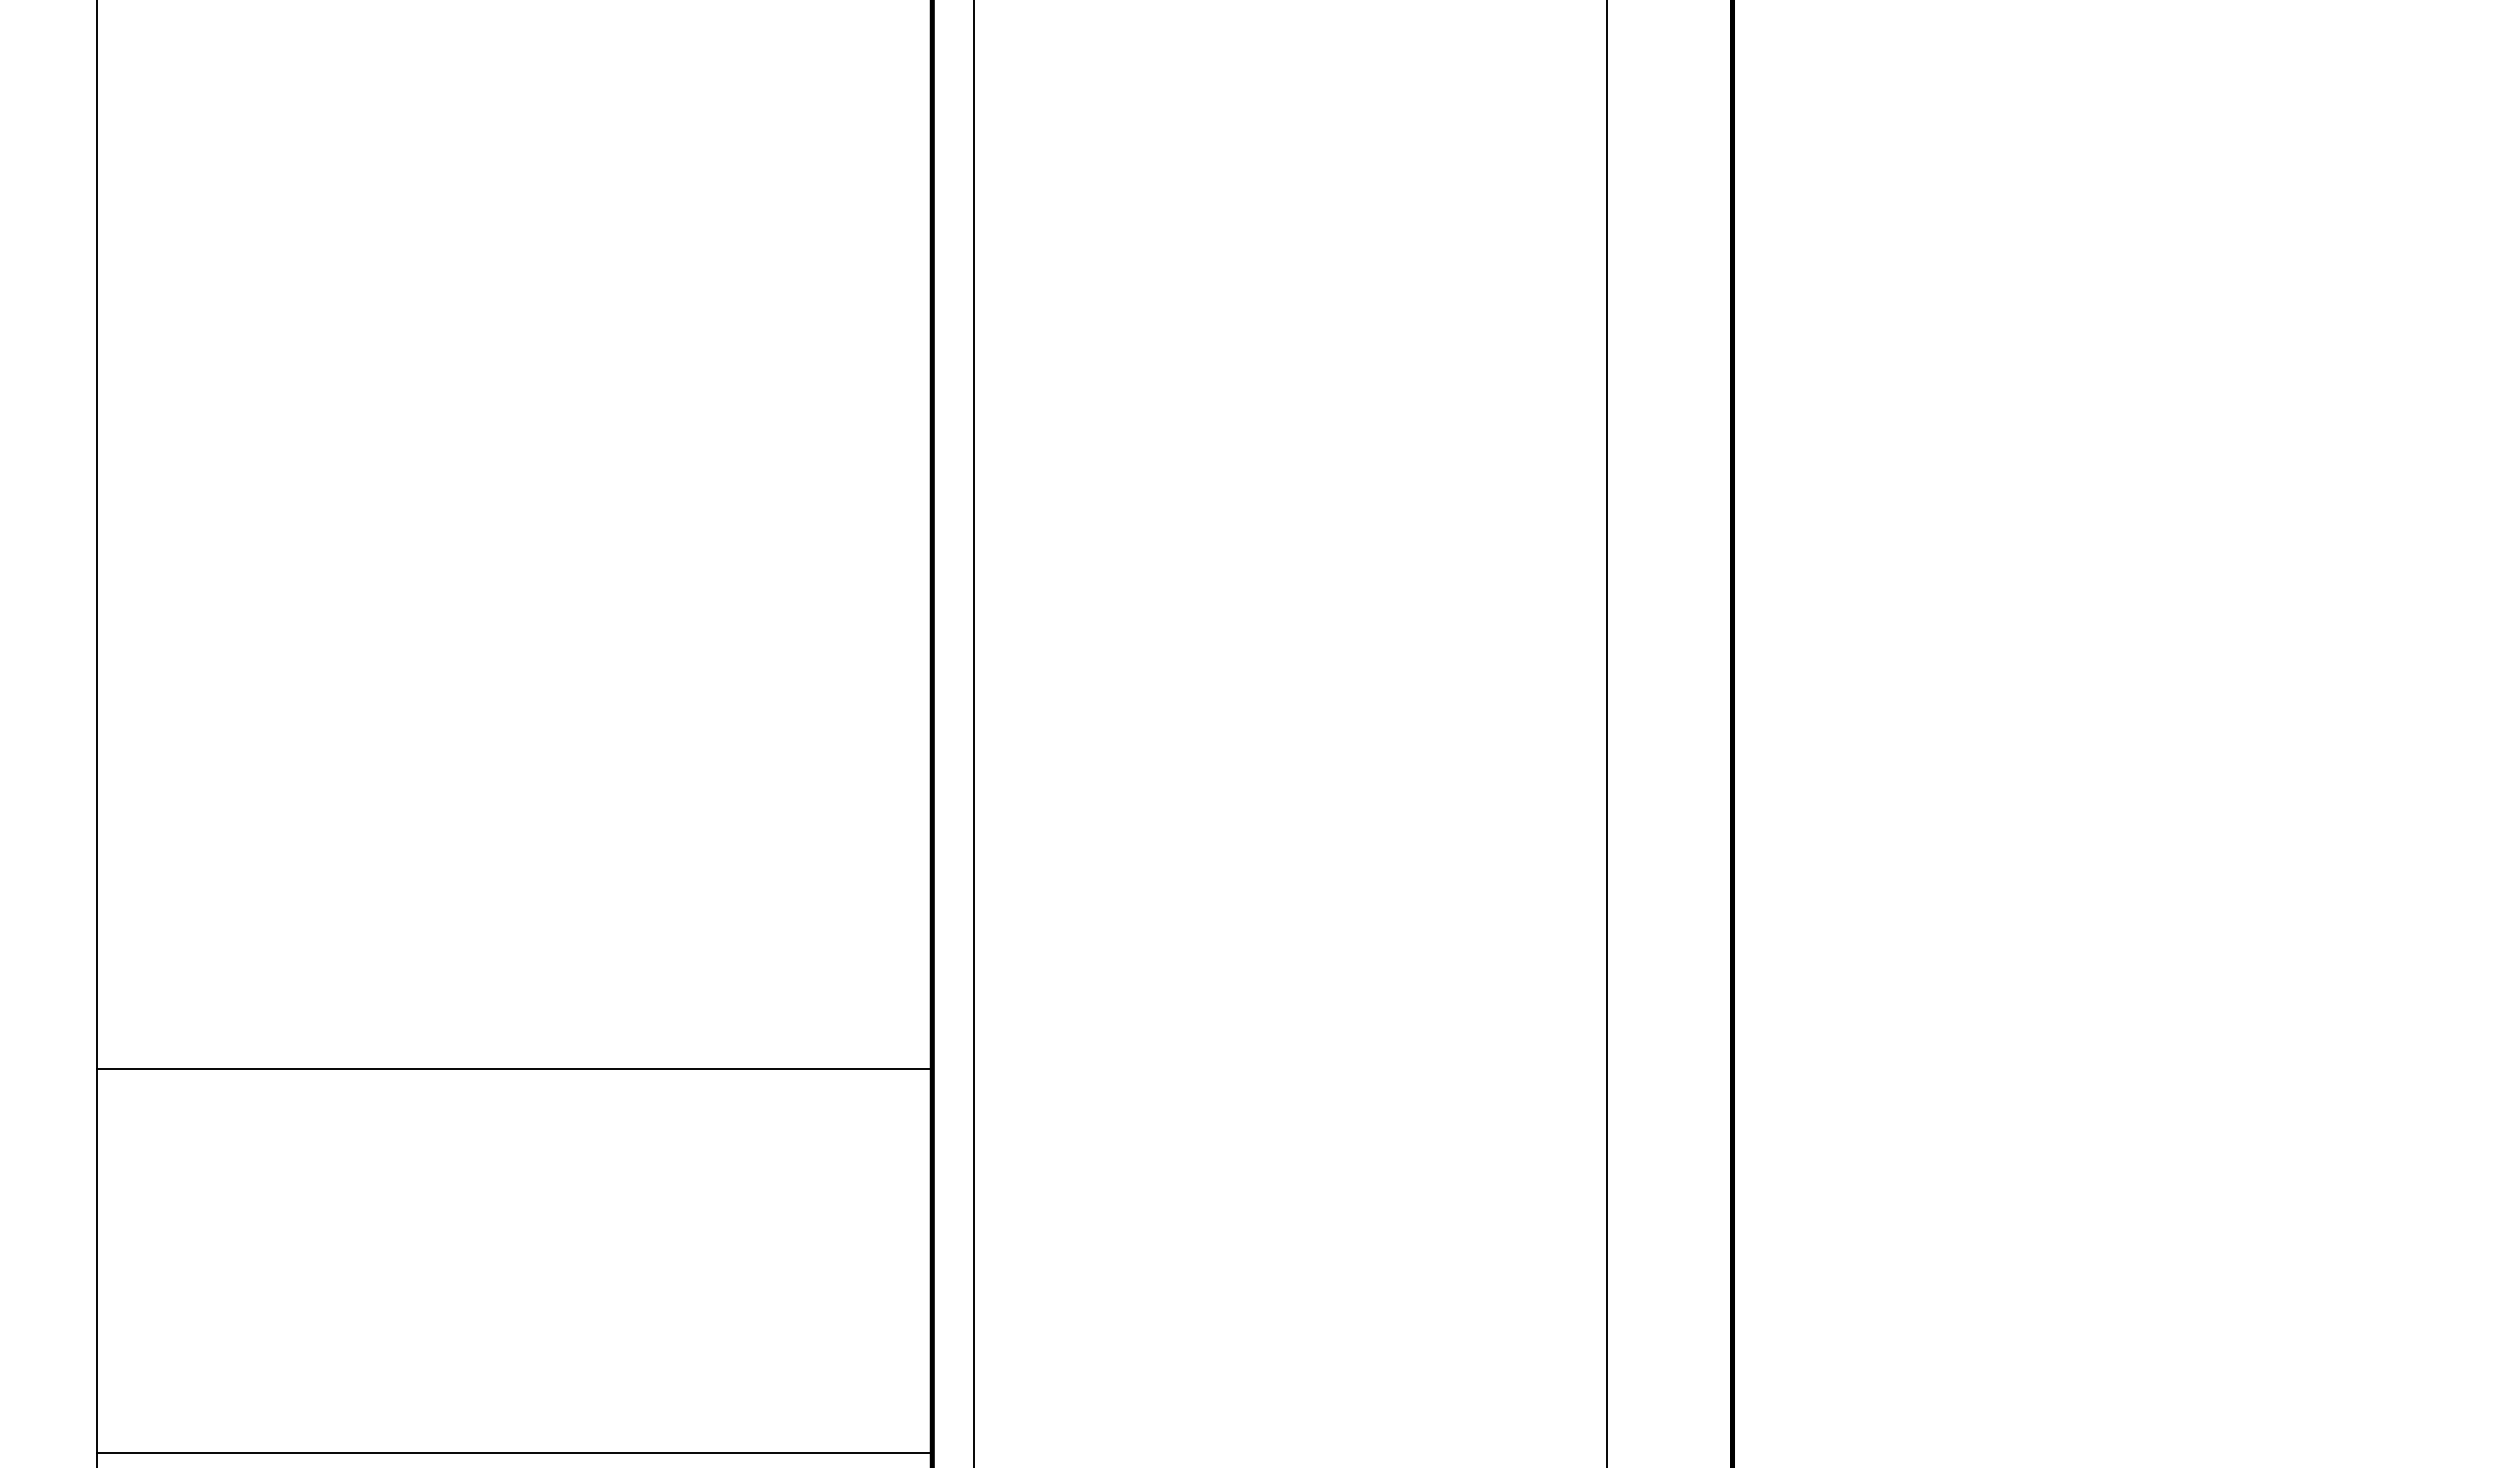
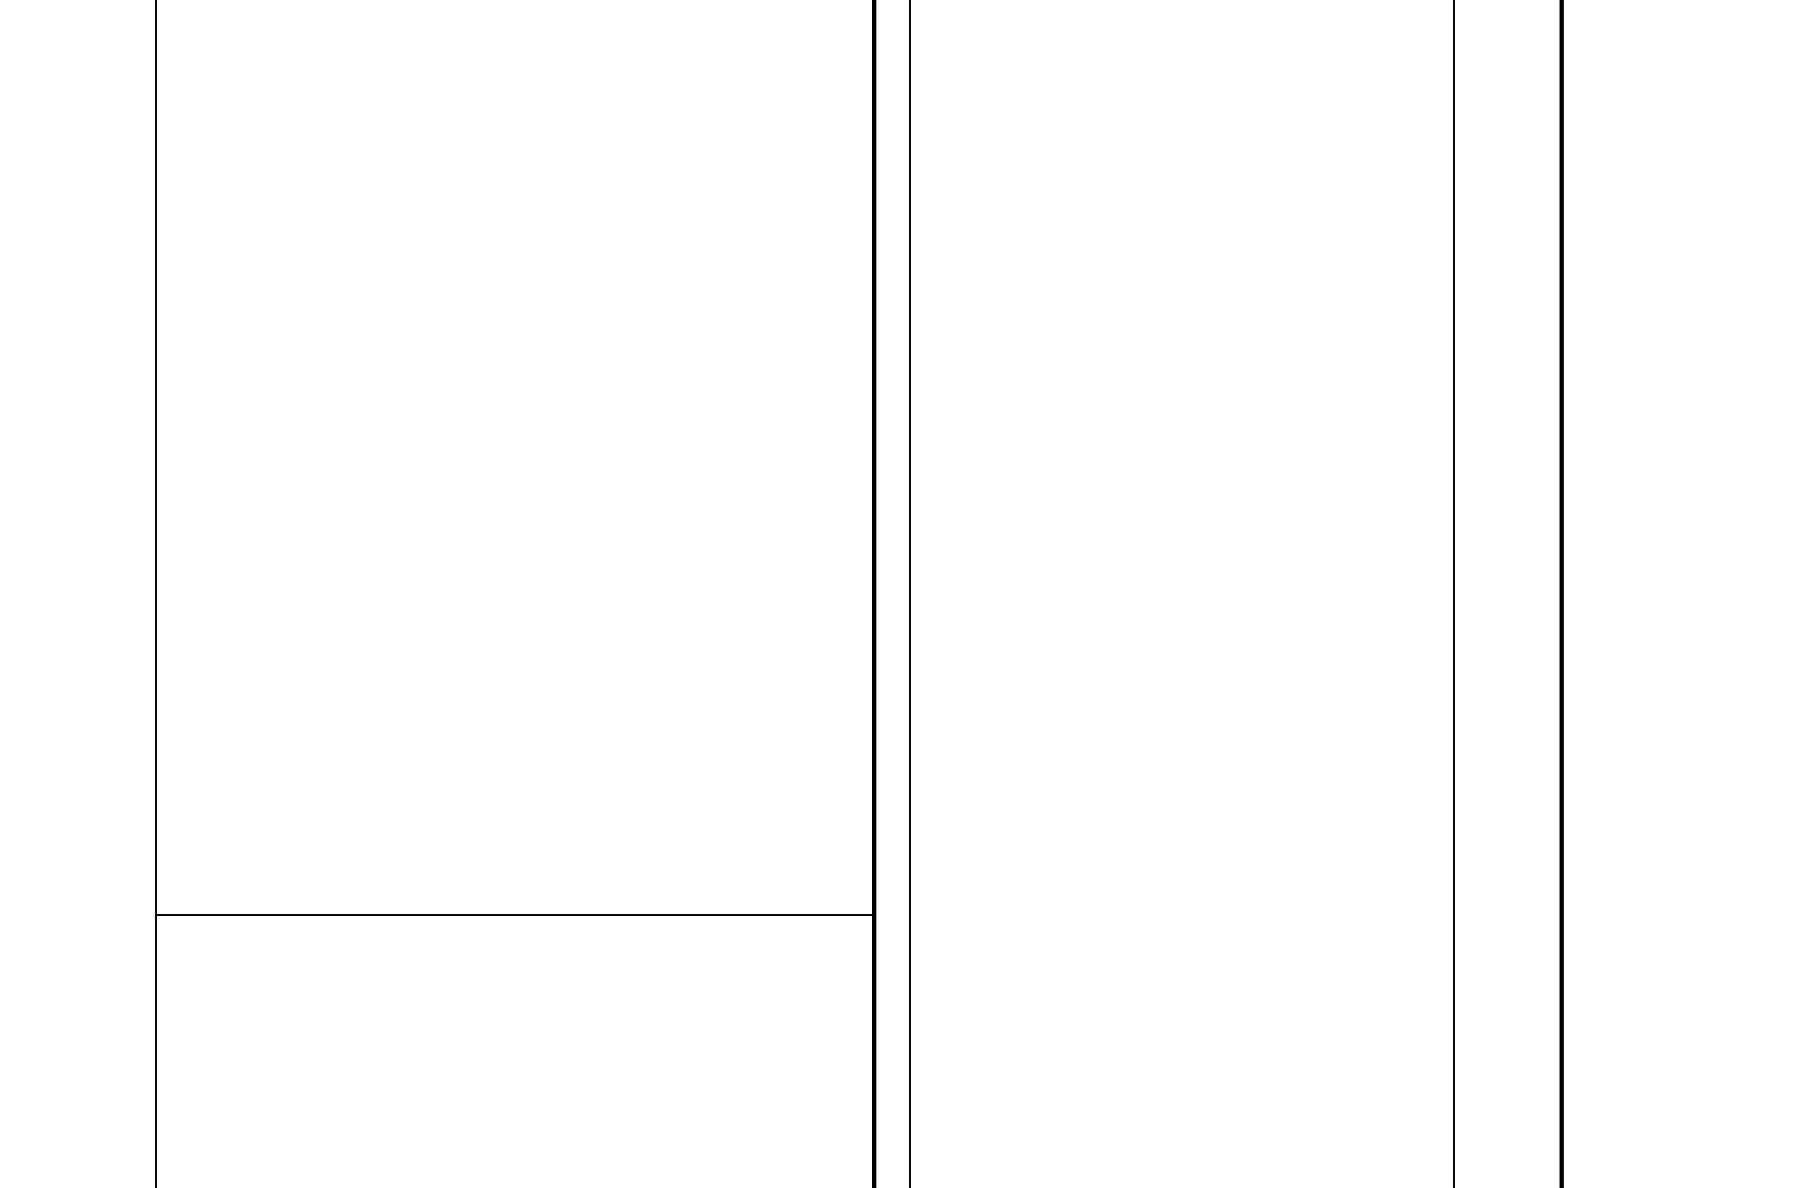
line: (514, 1068) -> (515, 914), moved

